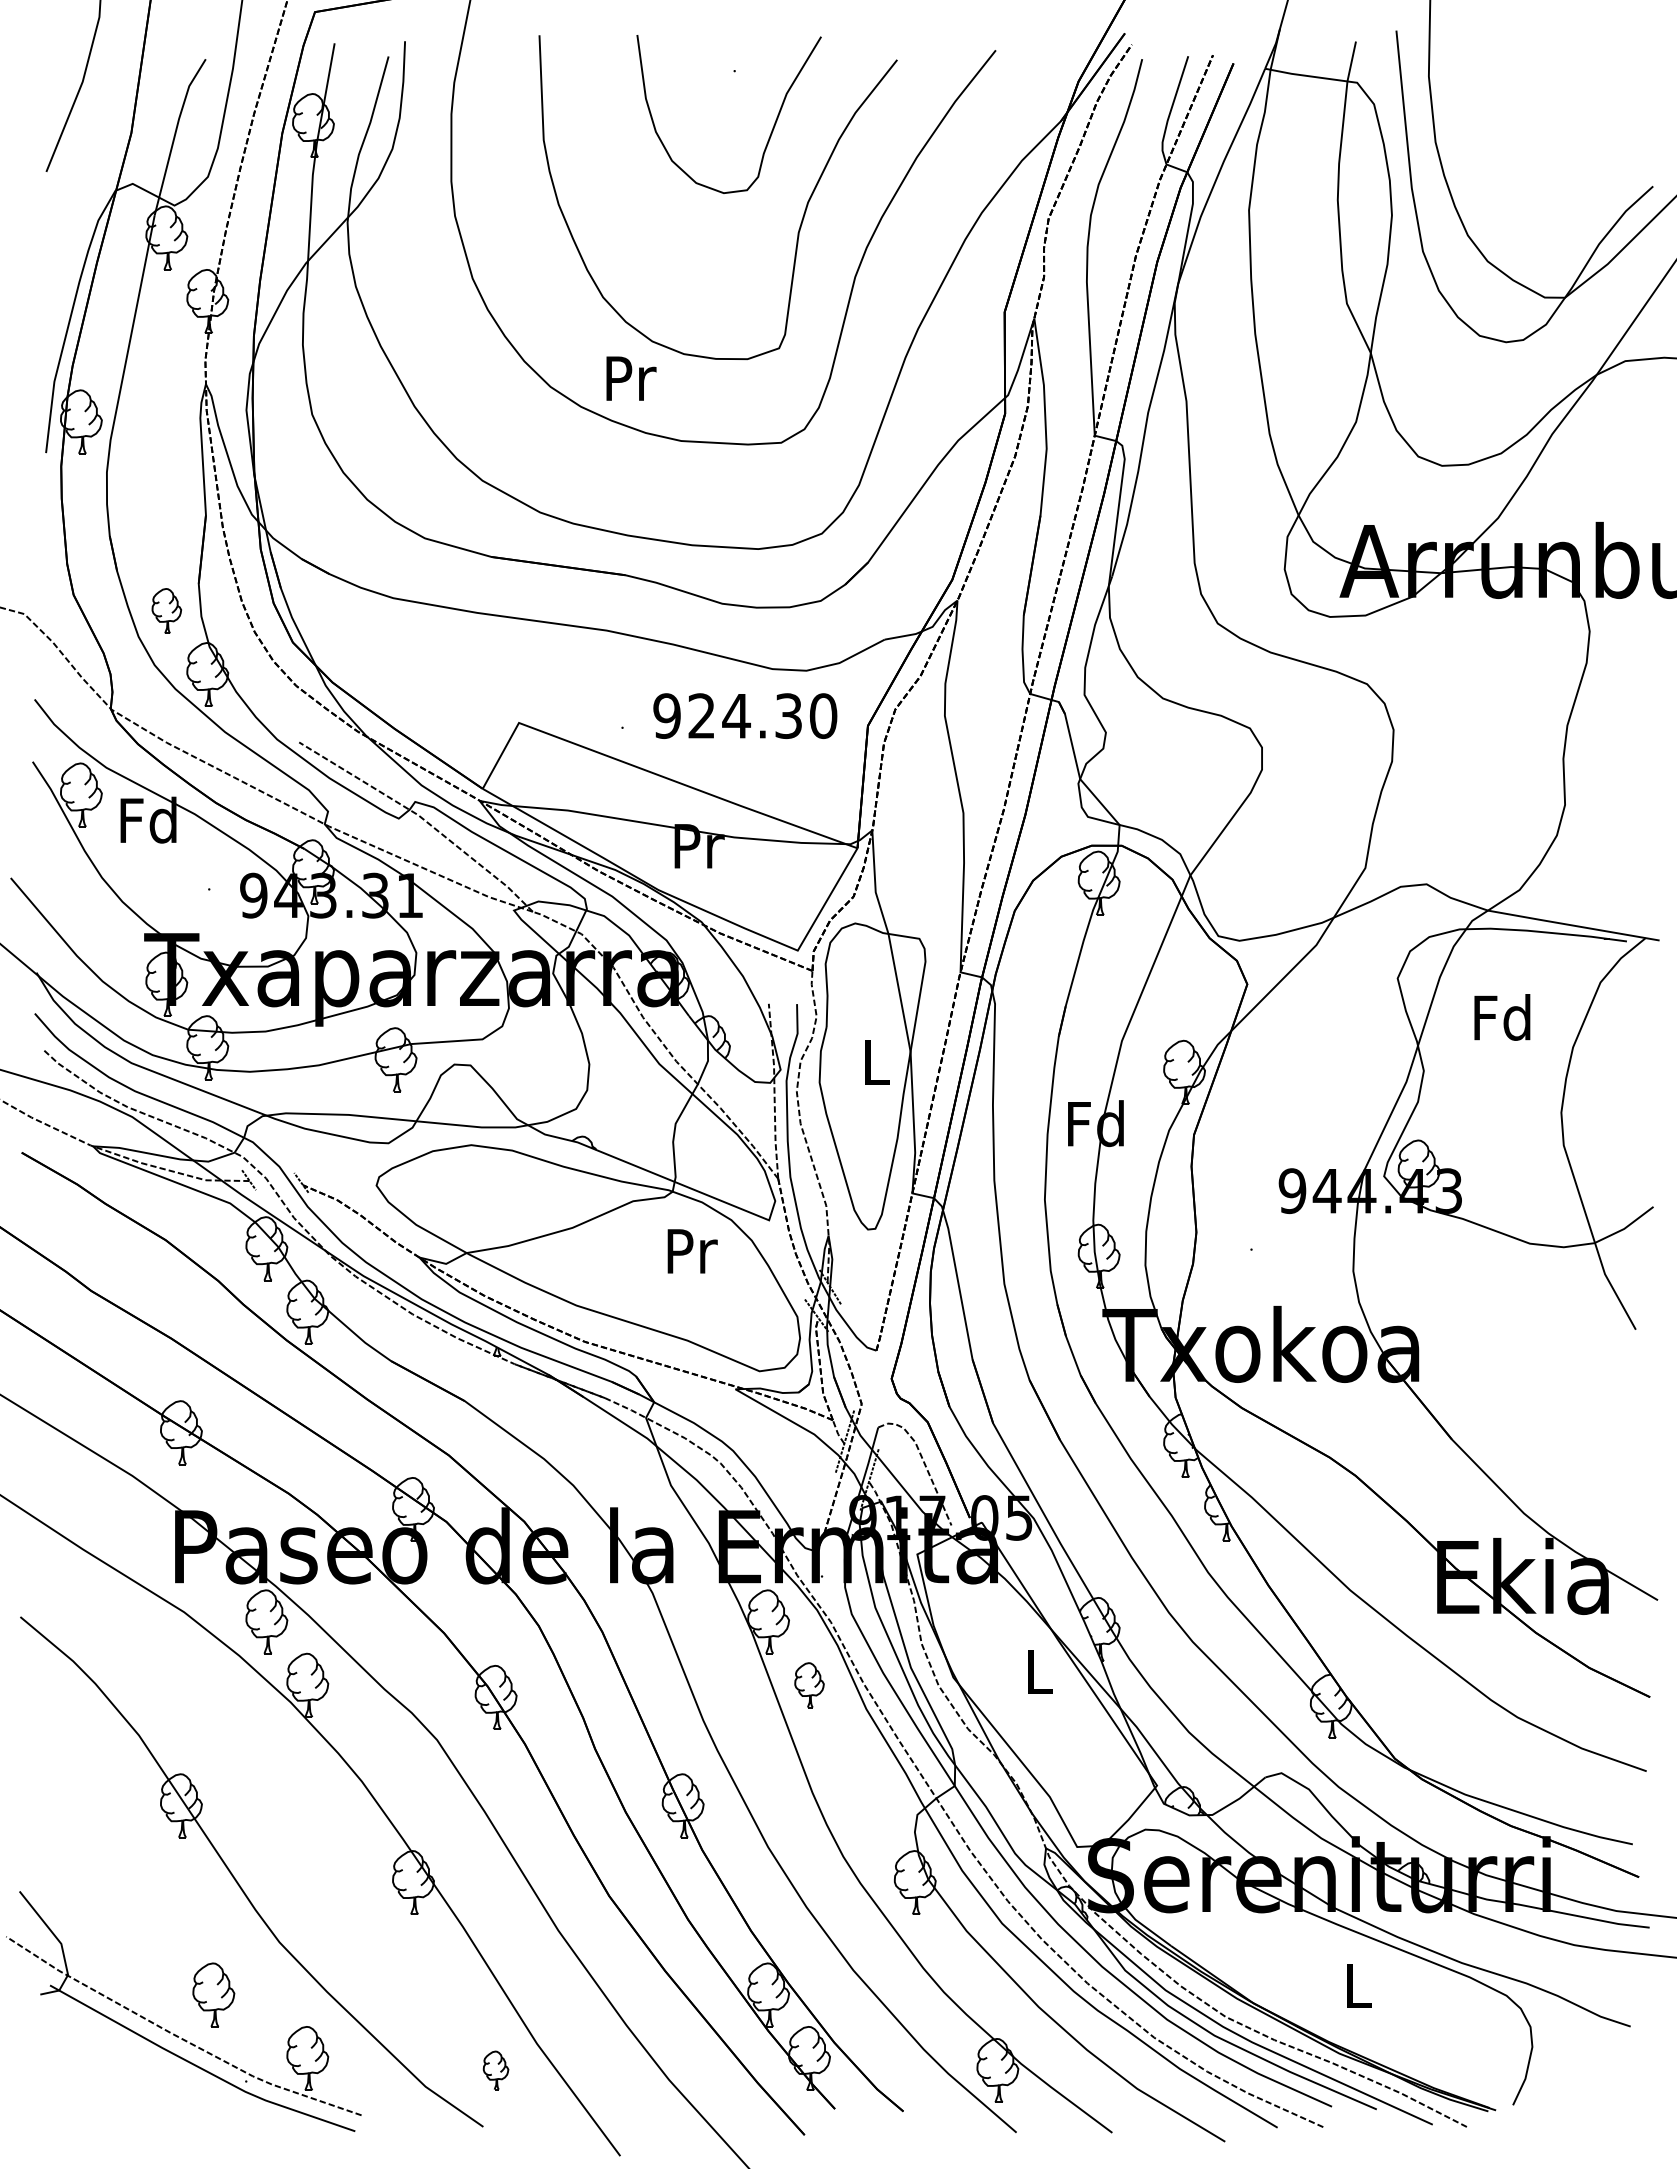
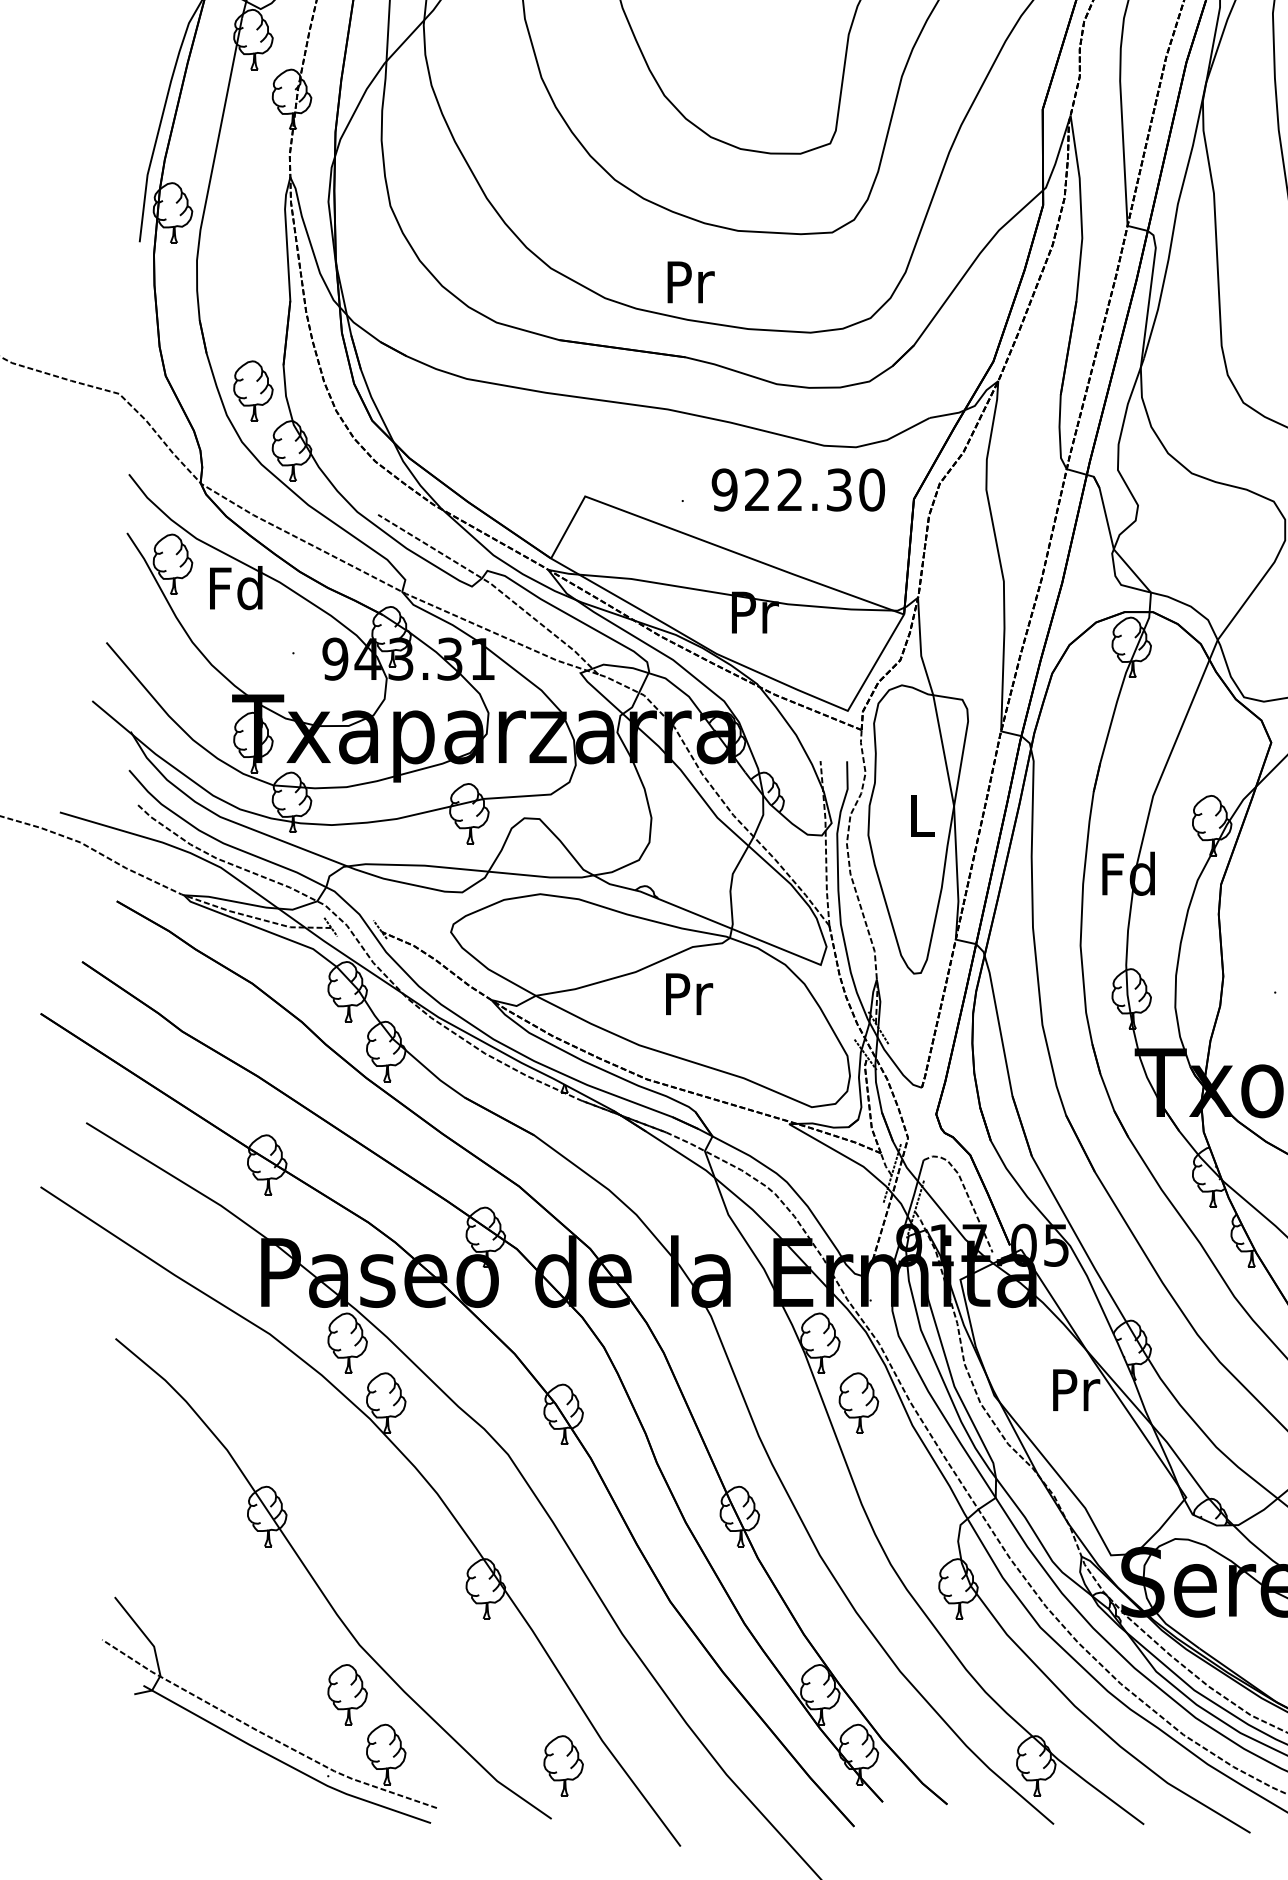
text: (631, 378) -> (691, 282), moved
part: (166, 610) -> (253, 390), size x1.43
text: (736, 715) -> (790, 489), 924.30 -> 922.30
text: (692, 1251) -> (689, 994), moved
text: (1040, 1671) -> (1076, 1389), L -> Pr
part: (809, 1684) -> (858, 1402), size x1.43
part: (213, 1994) -> (347, 1694), moved
part: (495, 2070) -> (563, 1765), size x1.67

